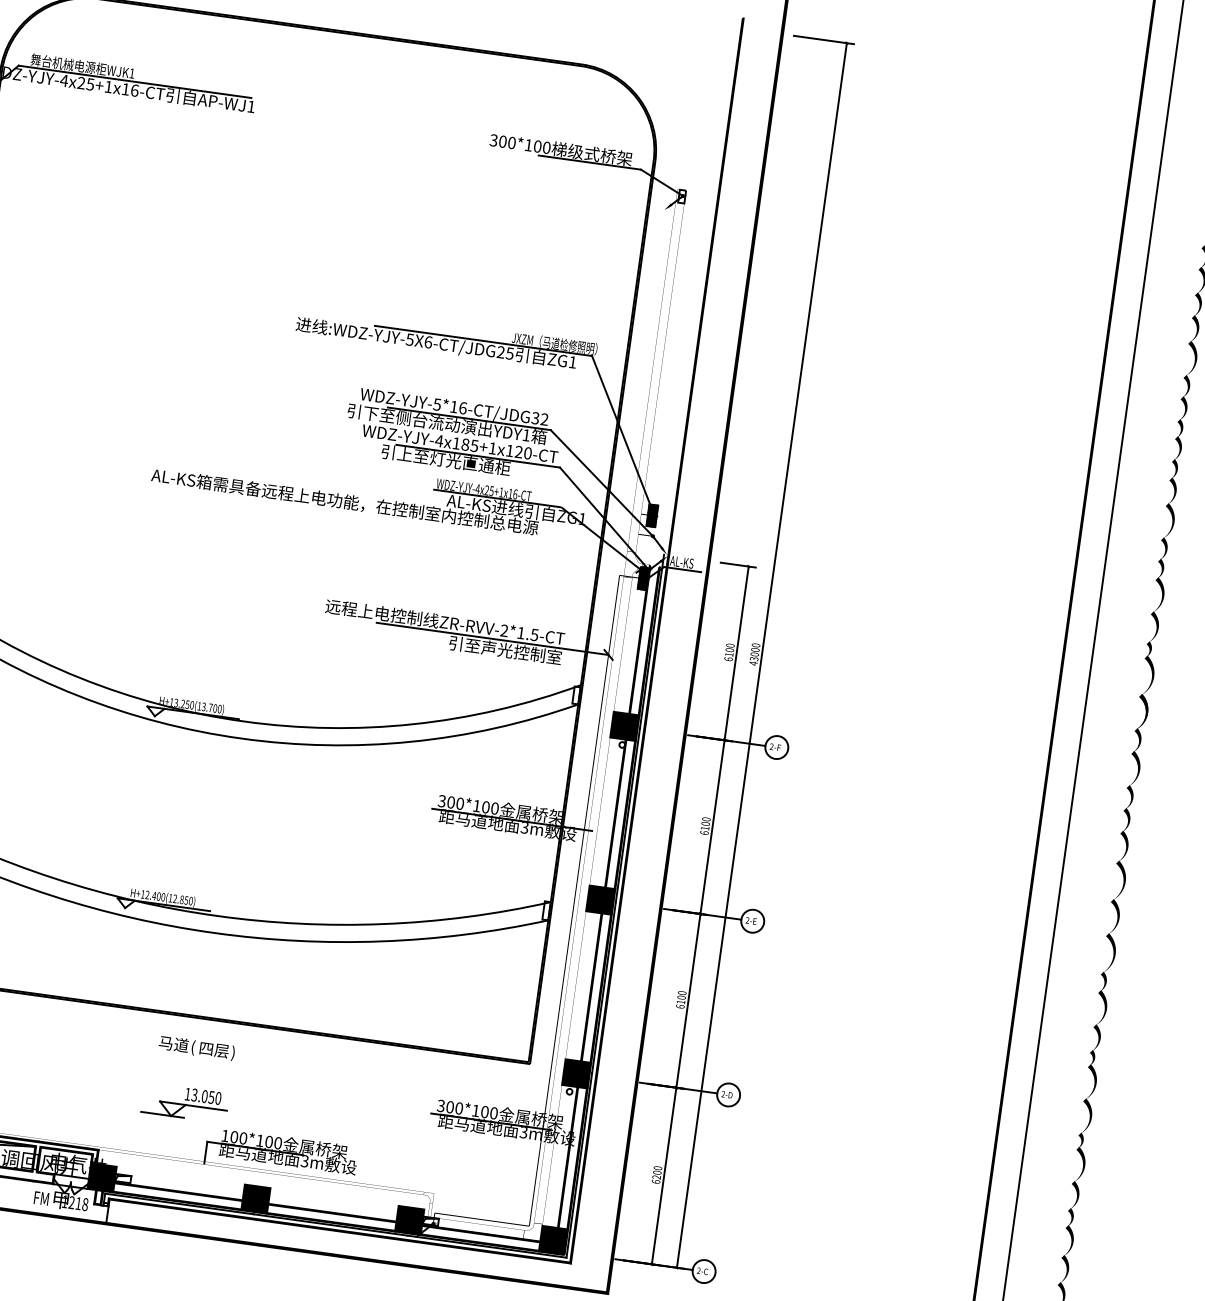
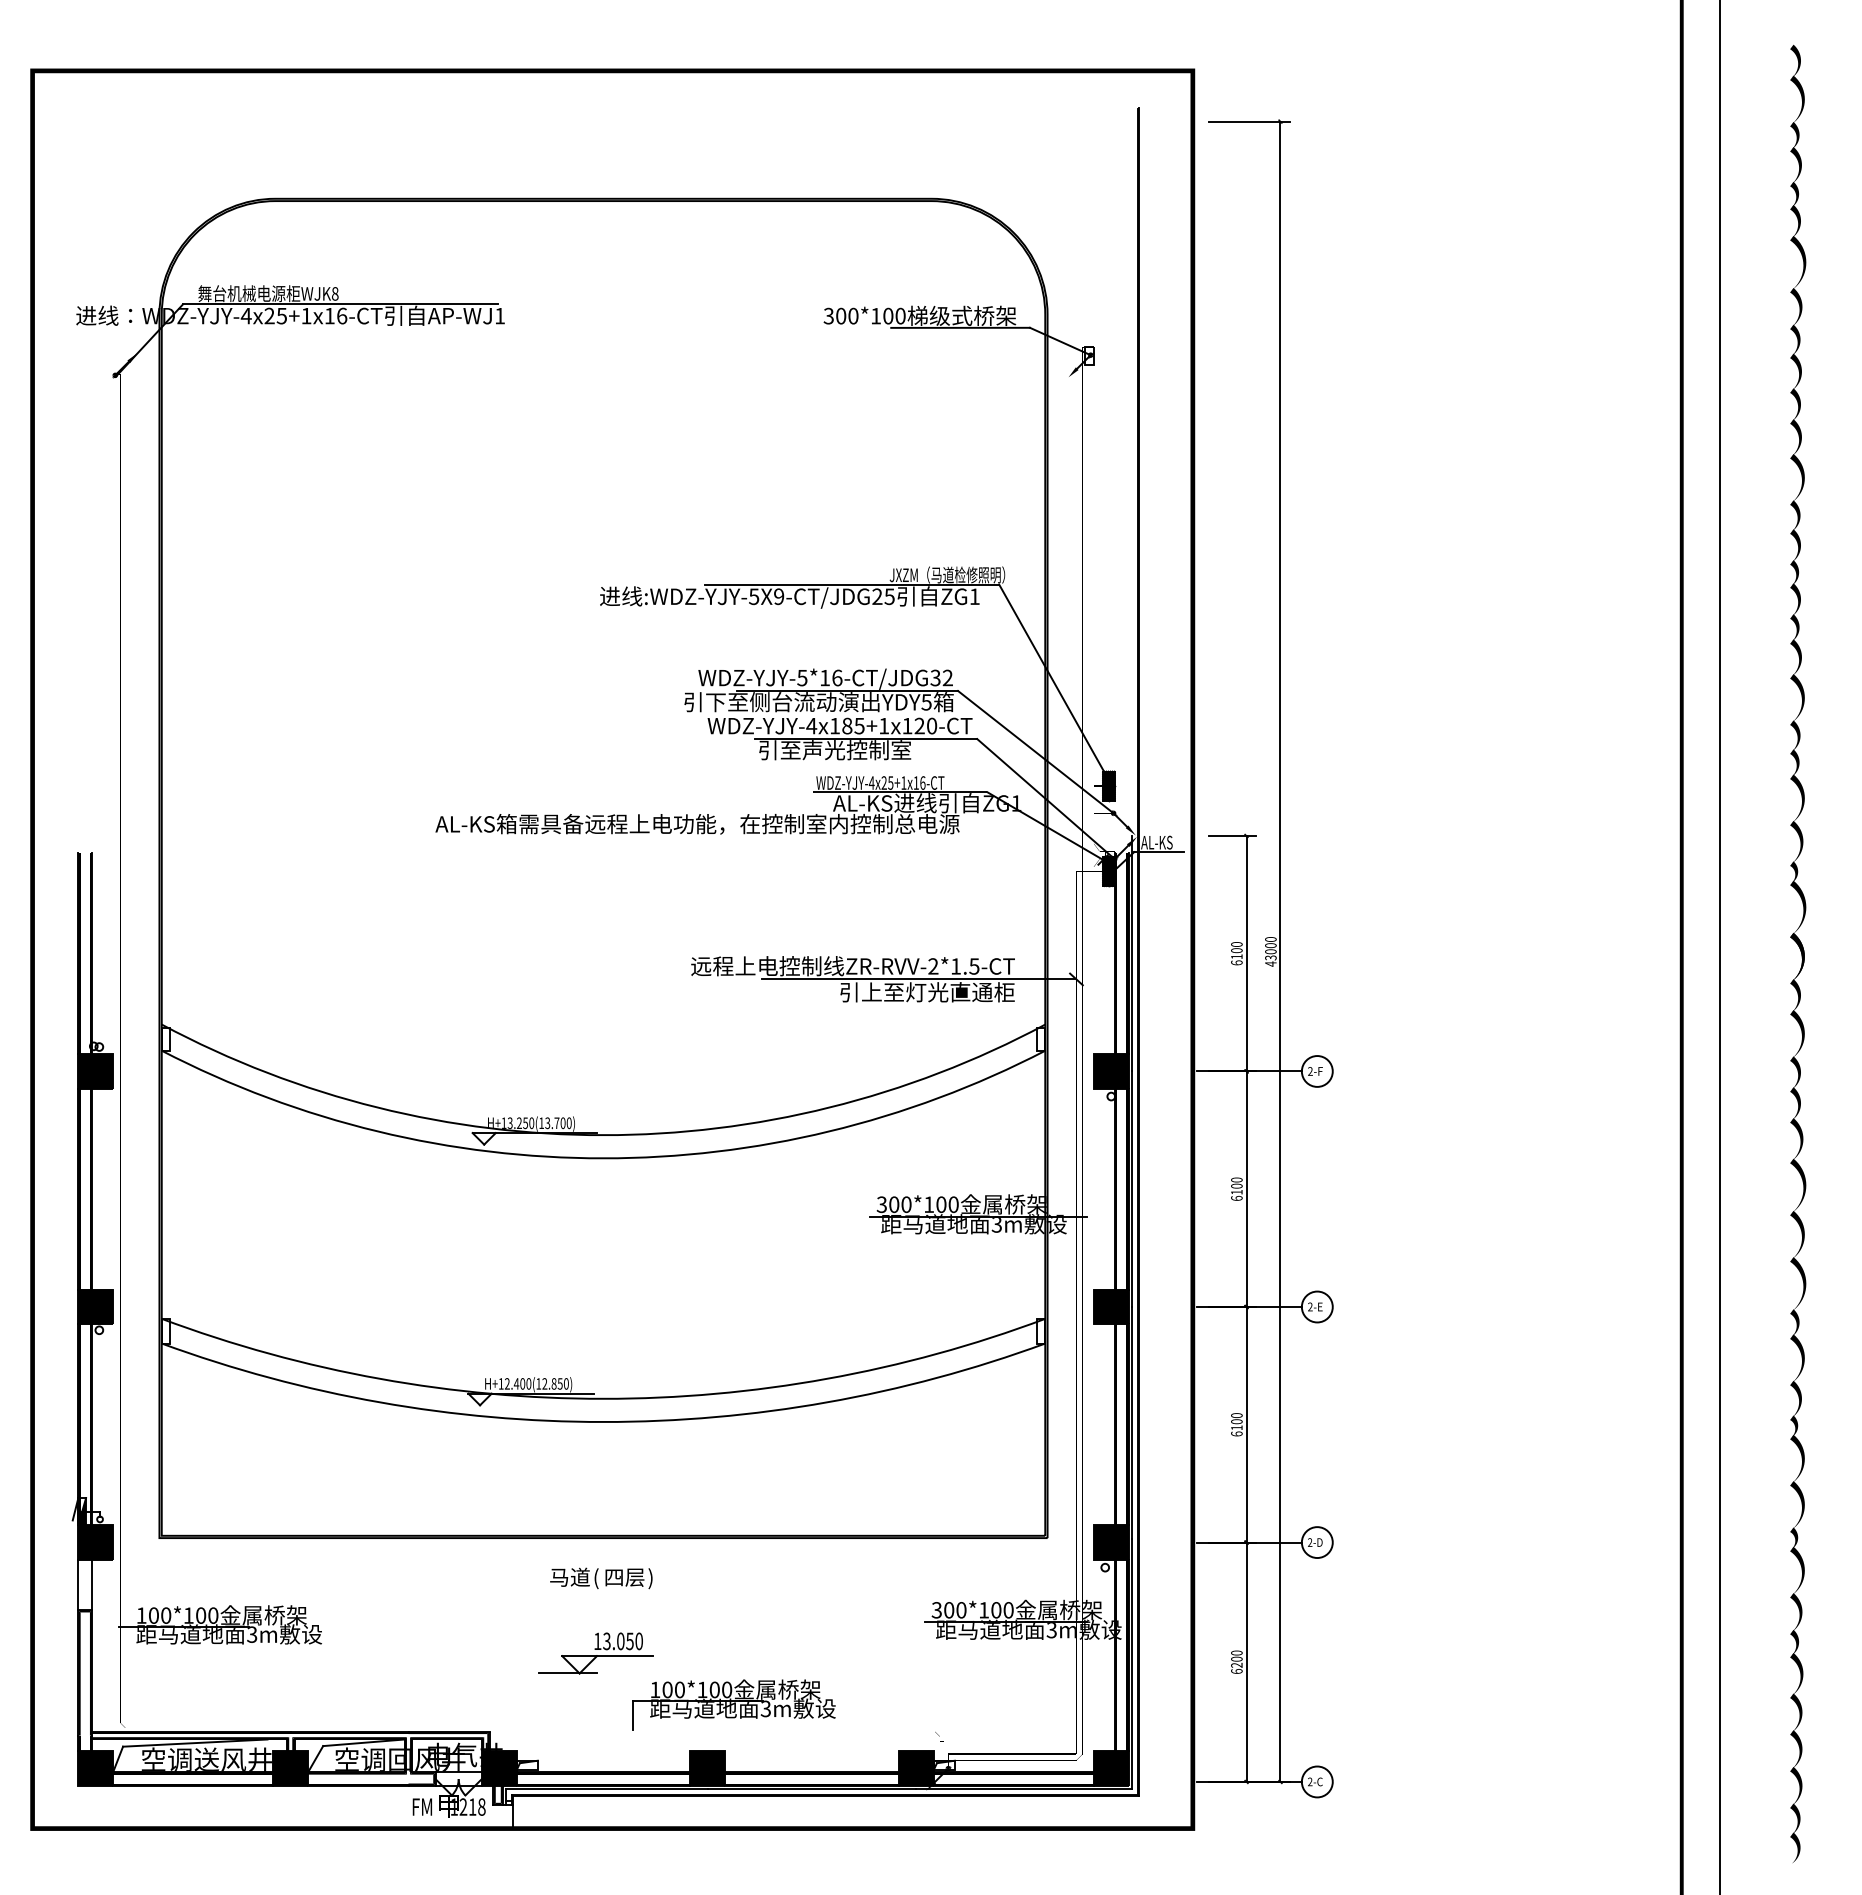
text: (132, 73) -> (335, 293), WJK1 -> WJK8
text: (428, 342) -> (779, 596), :WDZ-YJY-5X6-CT/JDG25 -> :WDZ-YJY-5X9-CT/JDG25
text: (526, 435) -> (926, 702), YDY1 -> YDY5
text: (446, 460) -> (824, 750), 引上至灯光直通柜 -> 引至声光控制室
text: (497, 649) -> (927, 992), 引至声光控制室 -> 引上至灯光直通柜

